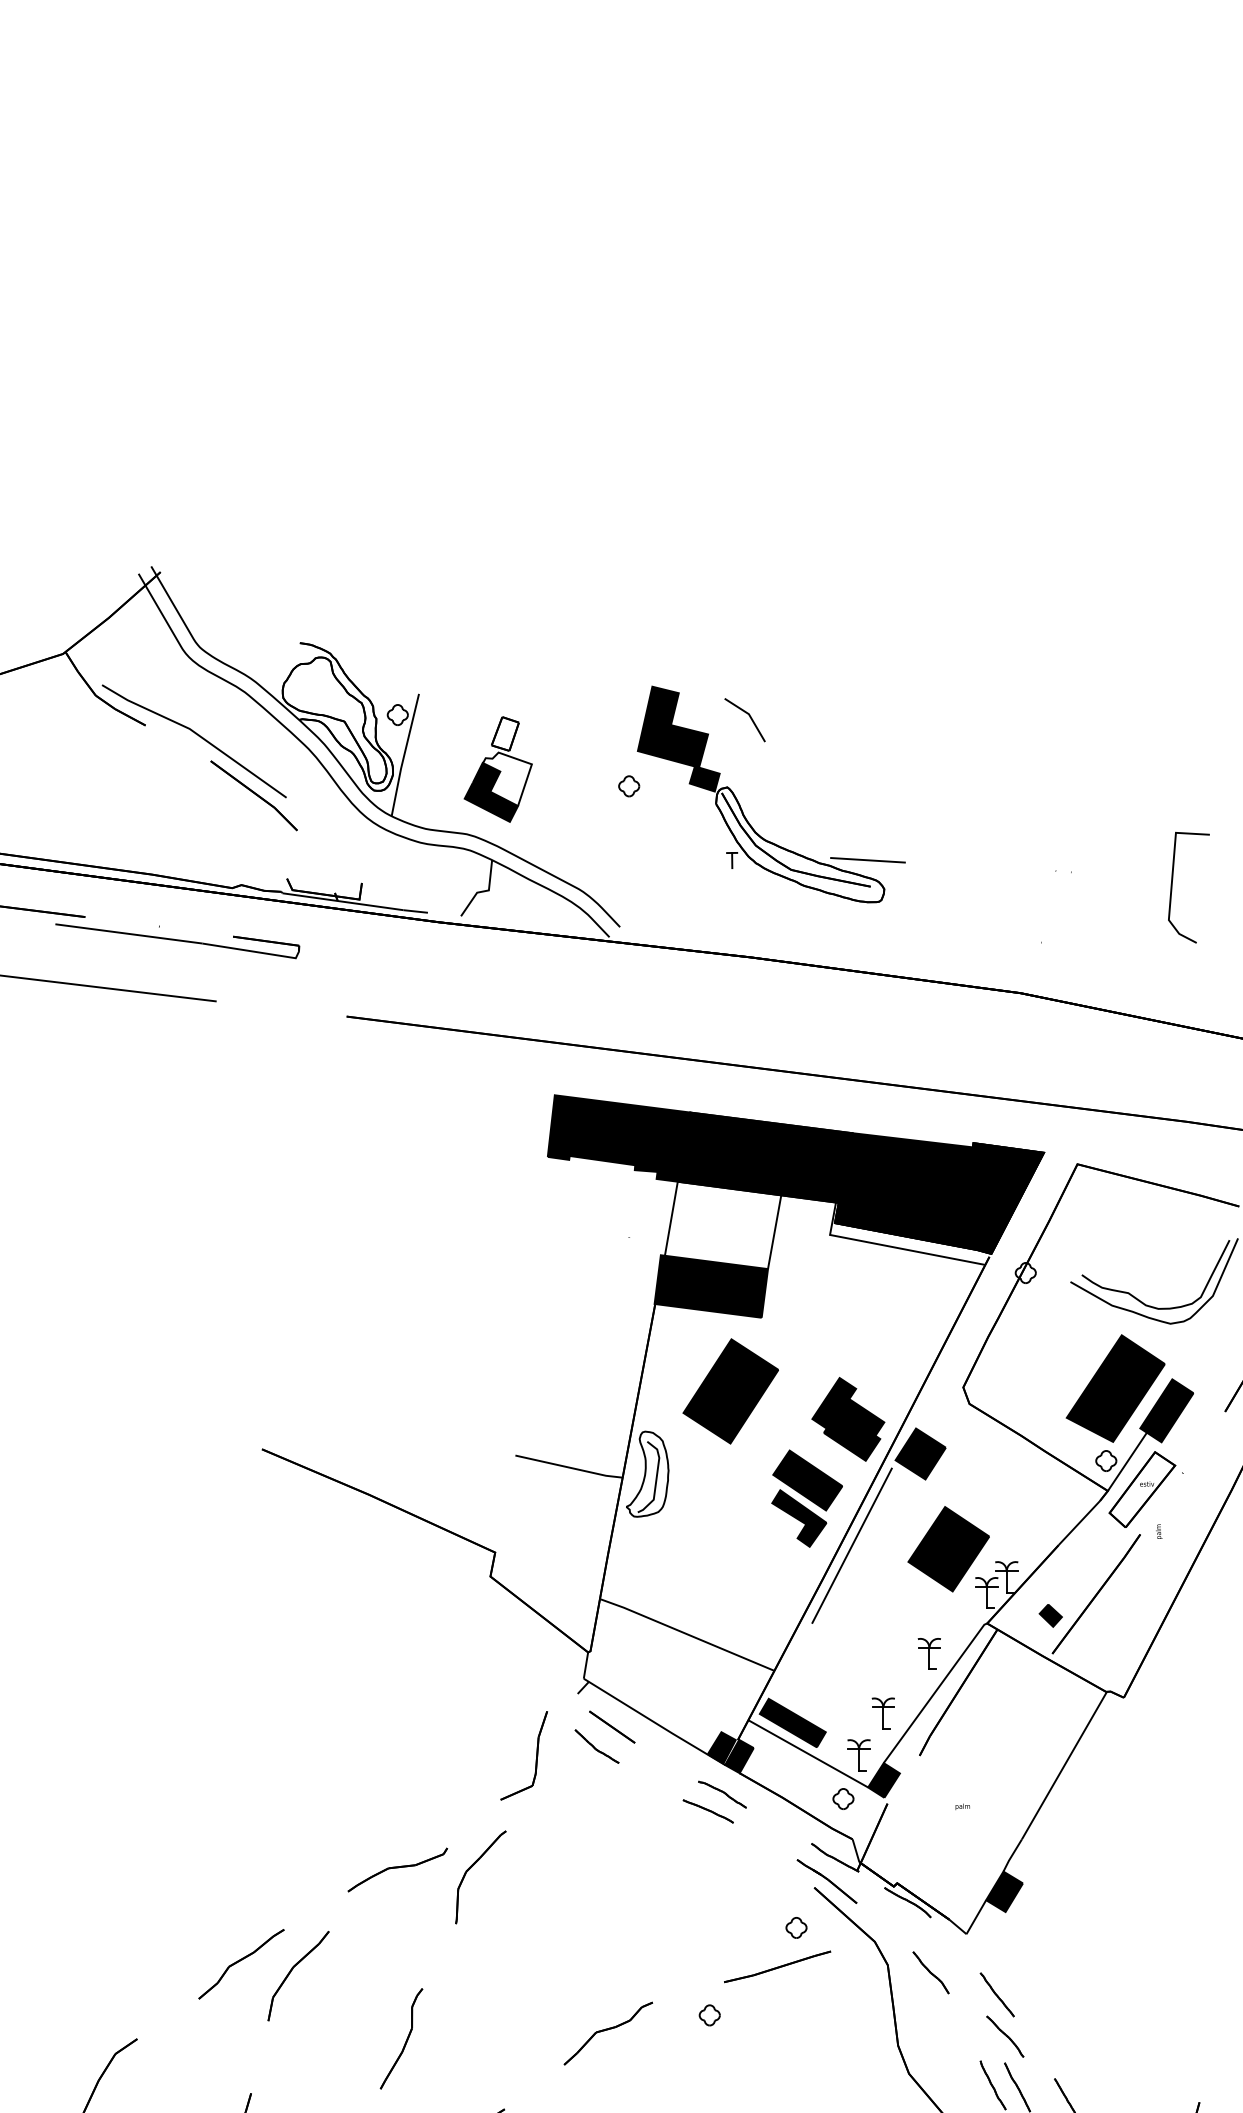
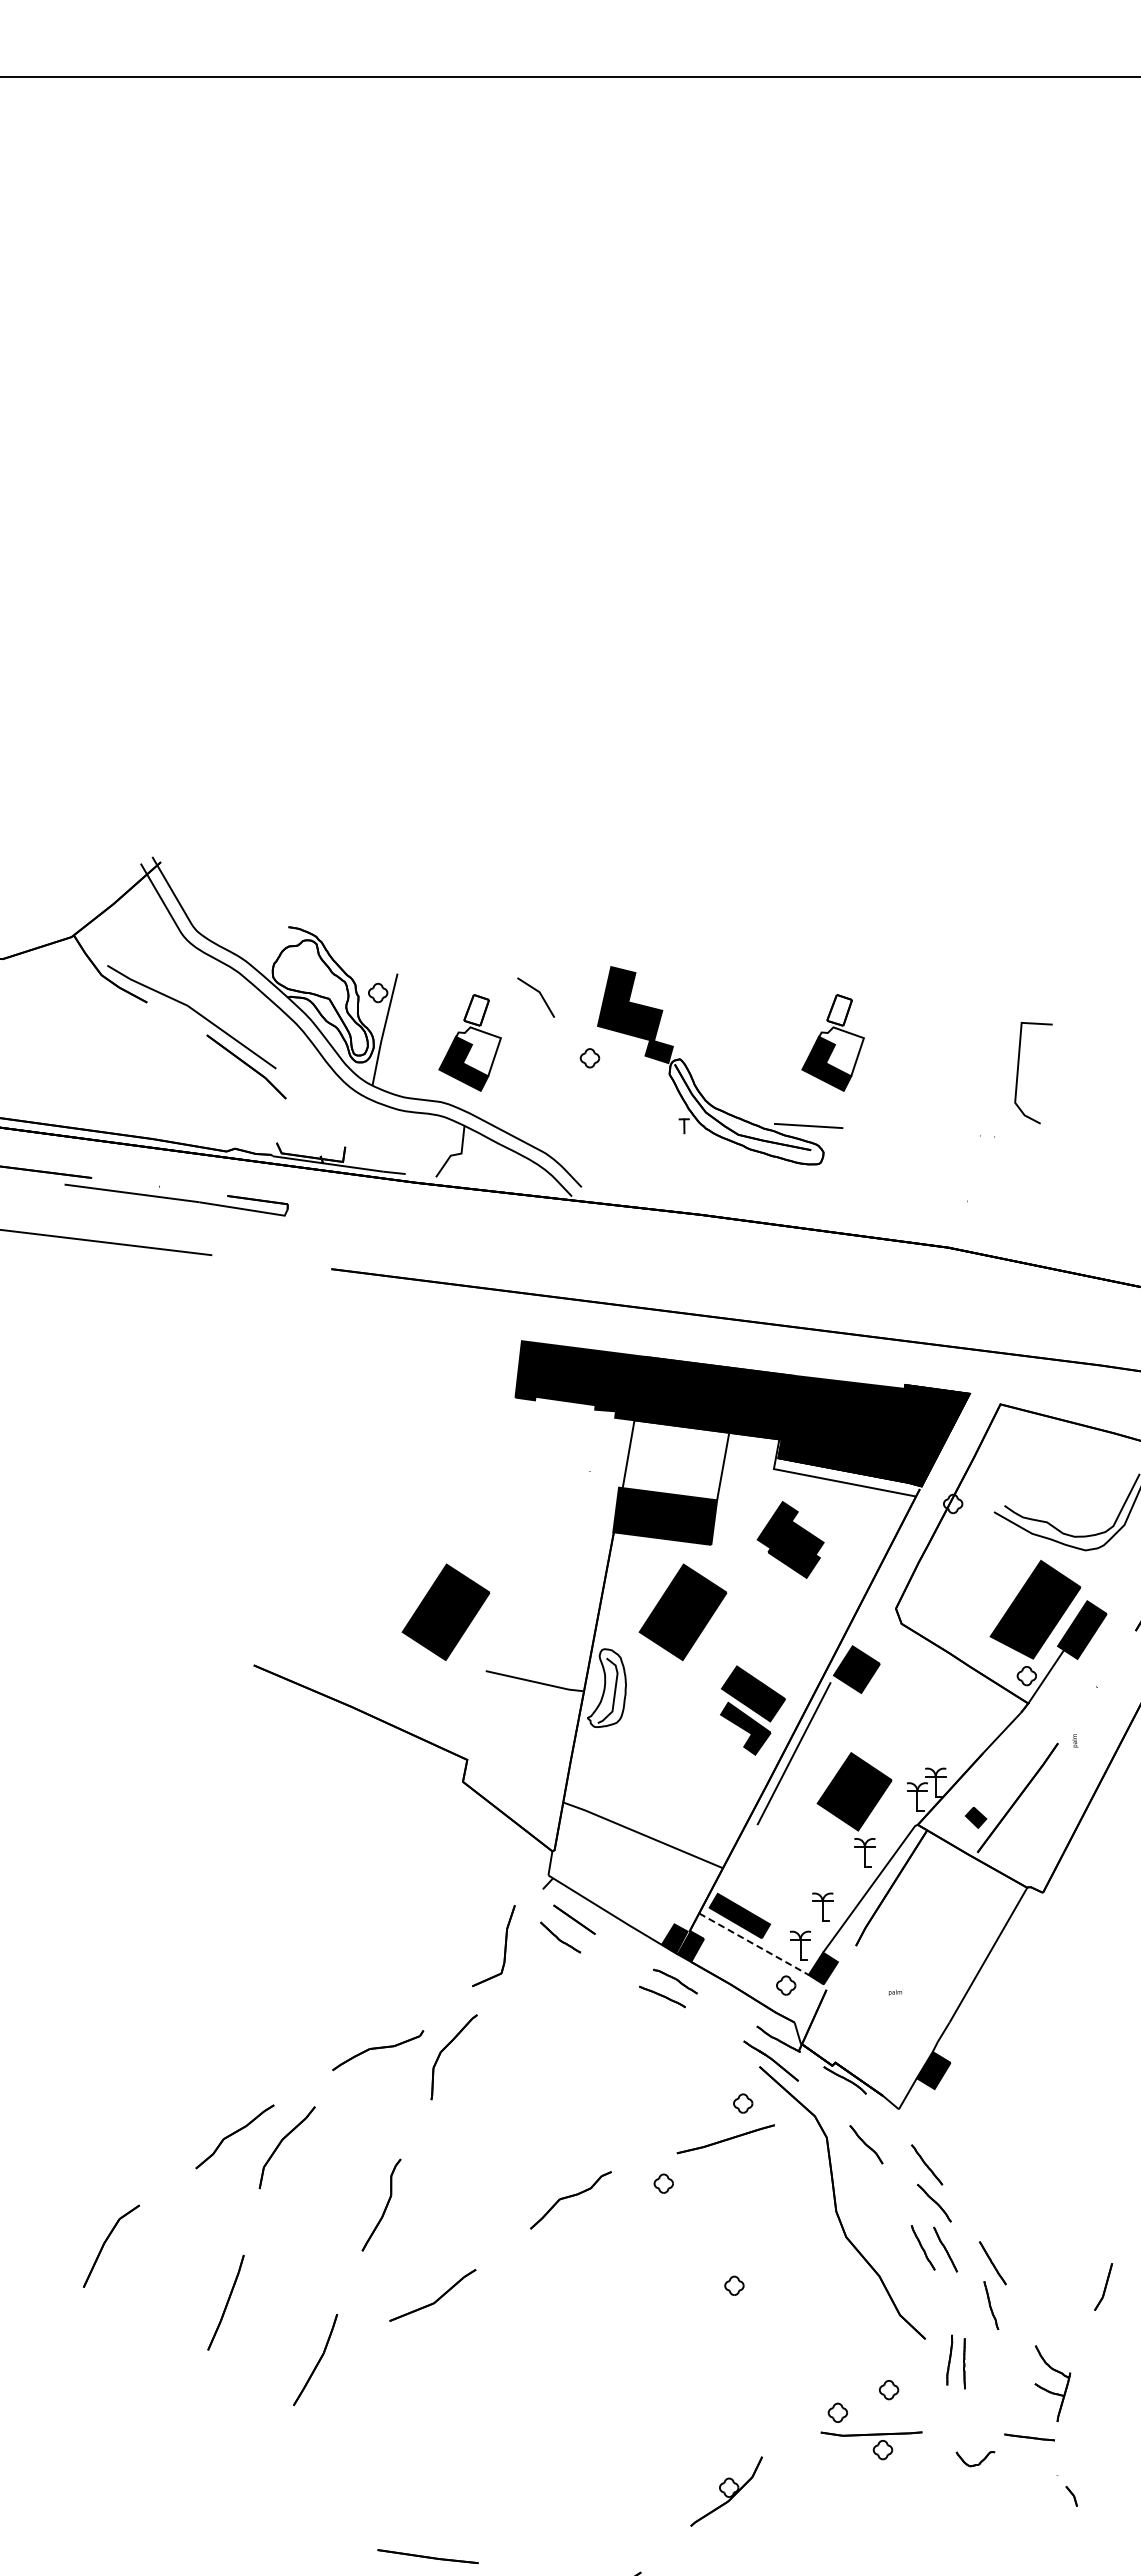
line: (748, 716) -> (539, 994), moved
part: (894, 769) -> (832, 1042), added
line: (1172, 888) -> (1018, 1073), moved
part: (471, 1390) -> (445, 1611), added
part: (848, 1418) -> (790, 1539), moved
part: (1141, 1488) -> (1059, 1701), removed
part: (948, 1548) -> (854, 1791), moved
line: (807, 1754) -> (753, 1944), solid -> dashed

